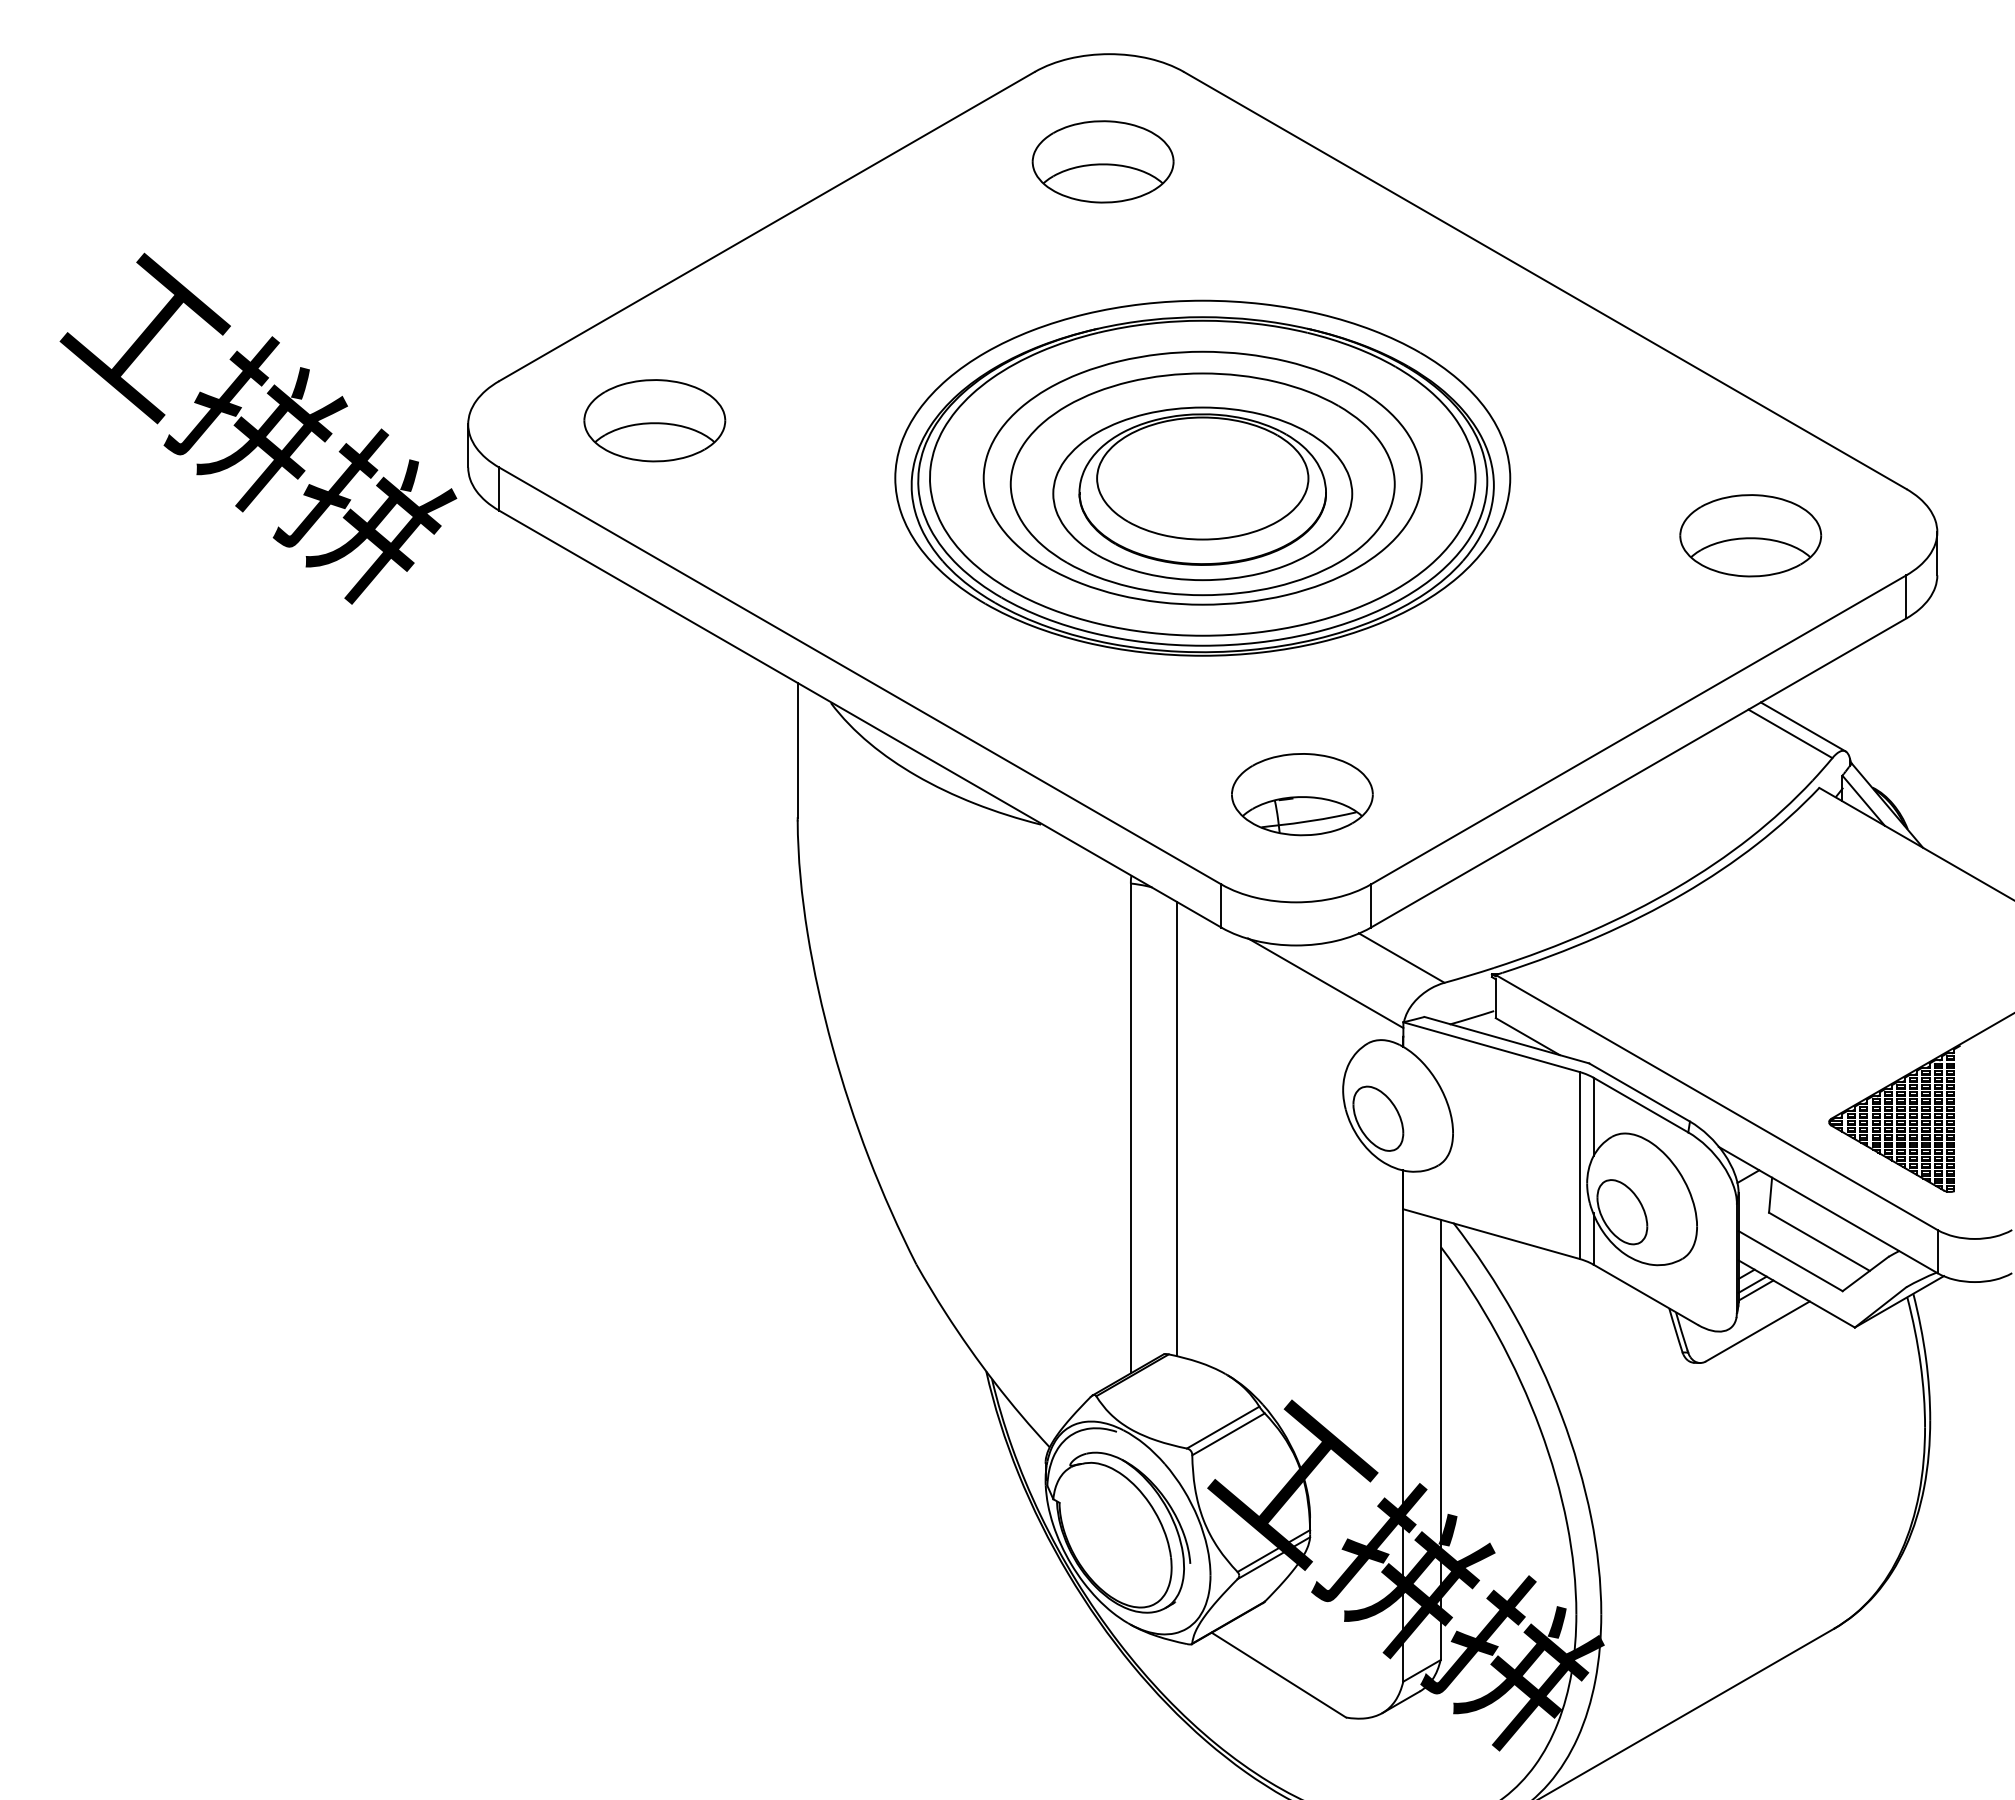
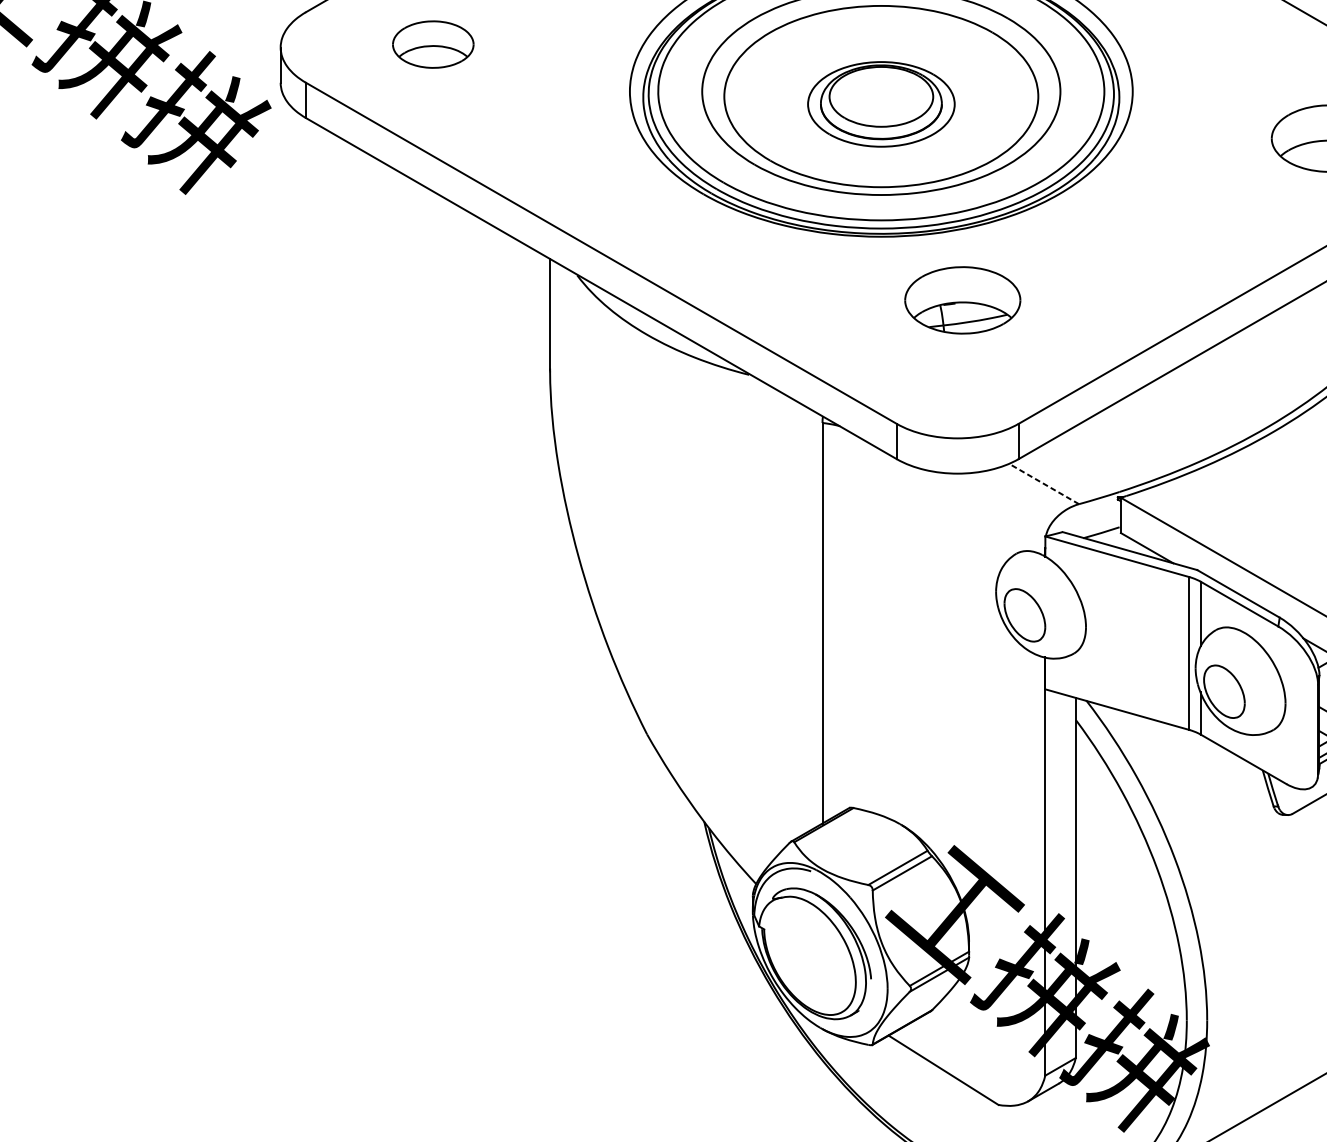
part: (654, 420) -> (433, 44), size x0.7
part: (1202, 493) -> (881, 104), size x0.6
part: (1302, 794) -> (962, 300), moved
line: (1401, 958) -> (1043, 484), solid -> dashed
line: (1325, 983) -> (981, 504), removed
line: (1177, 1129) -> (860, 624), removed

